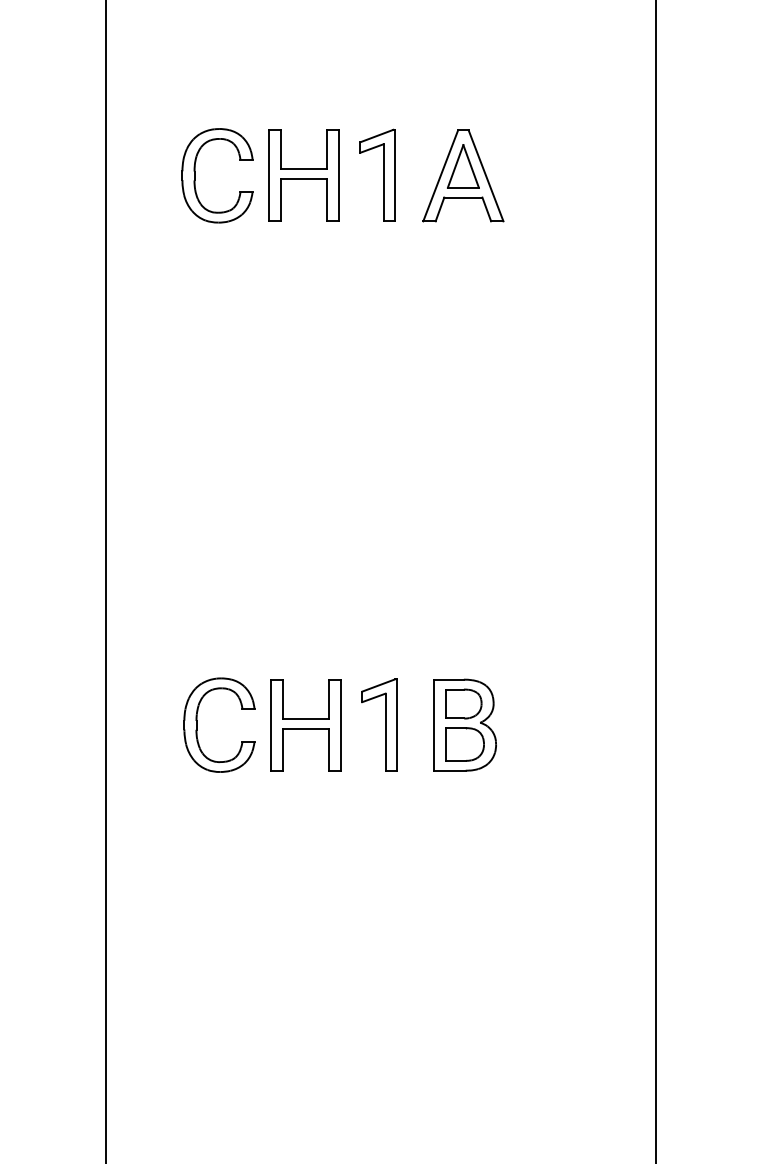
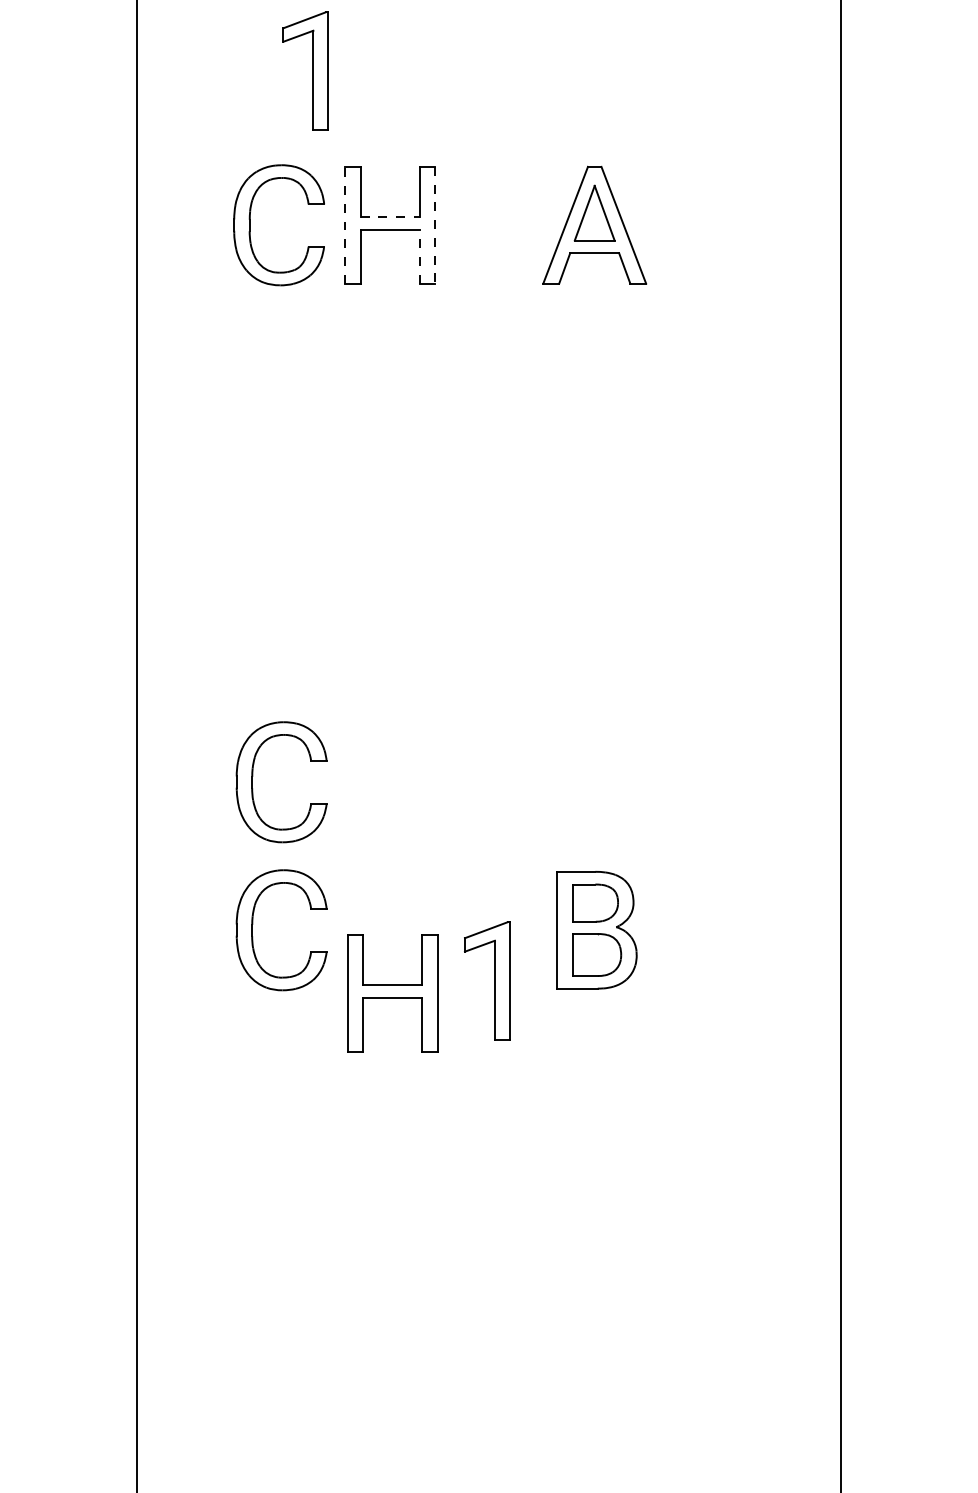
line: (304, 169) -> (390, 217), solid -> dashed
line: (269, 175) -> (345, 224), solid -> dashed
line: (339, 175) -> (435, 225), solid -> dashed
part: (382, 175) -> (312, 70), moved
line: (326, 200) -> (419, 256), solid -> dashed
part: (197, 605) -> (253, 776), added
part: (385, 724) -> (494, 980), moved
part: (305, 725) -> (392, 993), moved

